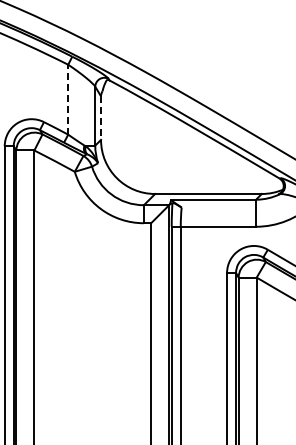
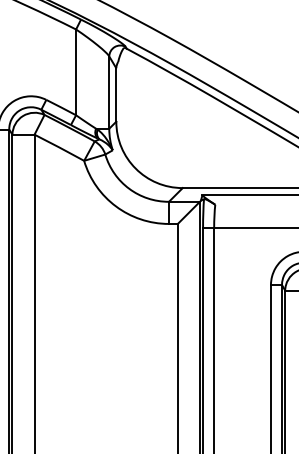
line: (68, 99) -> (76, 72), dashed -> solid
line: (101, 118) -> (116, 95), dashed -> solid

